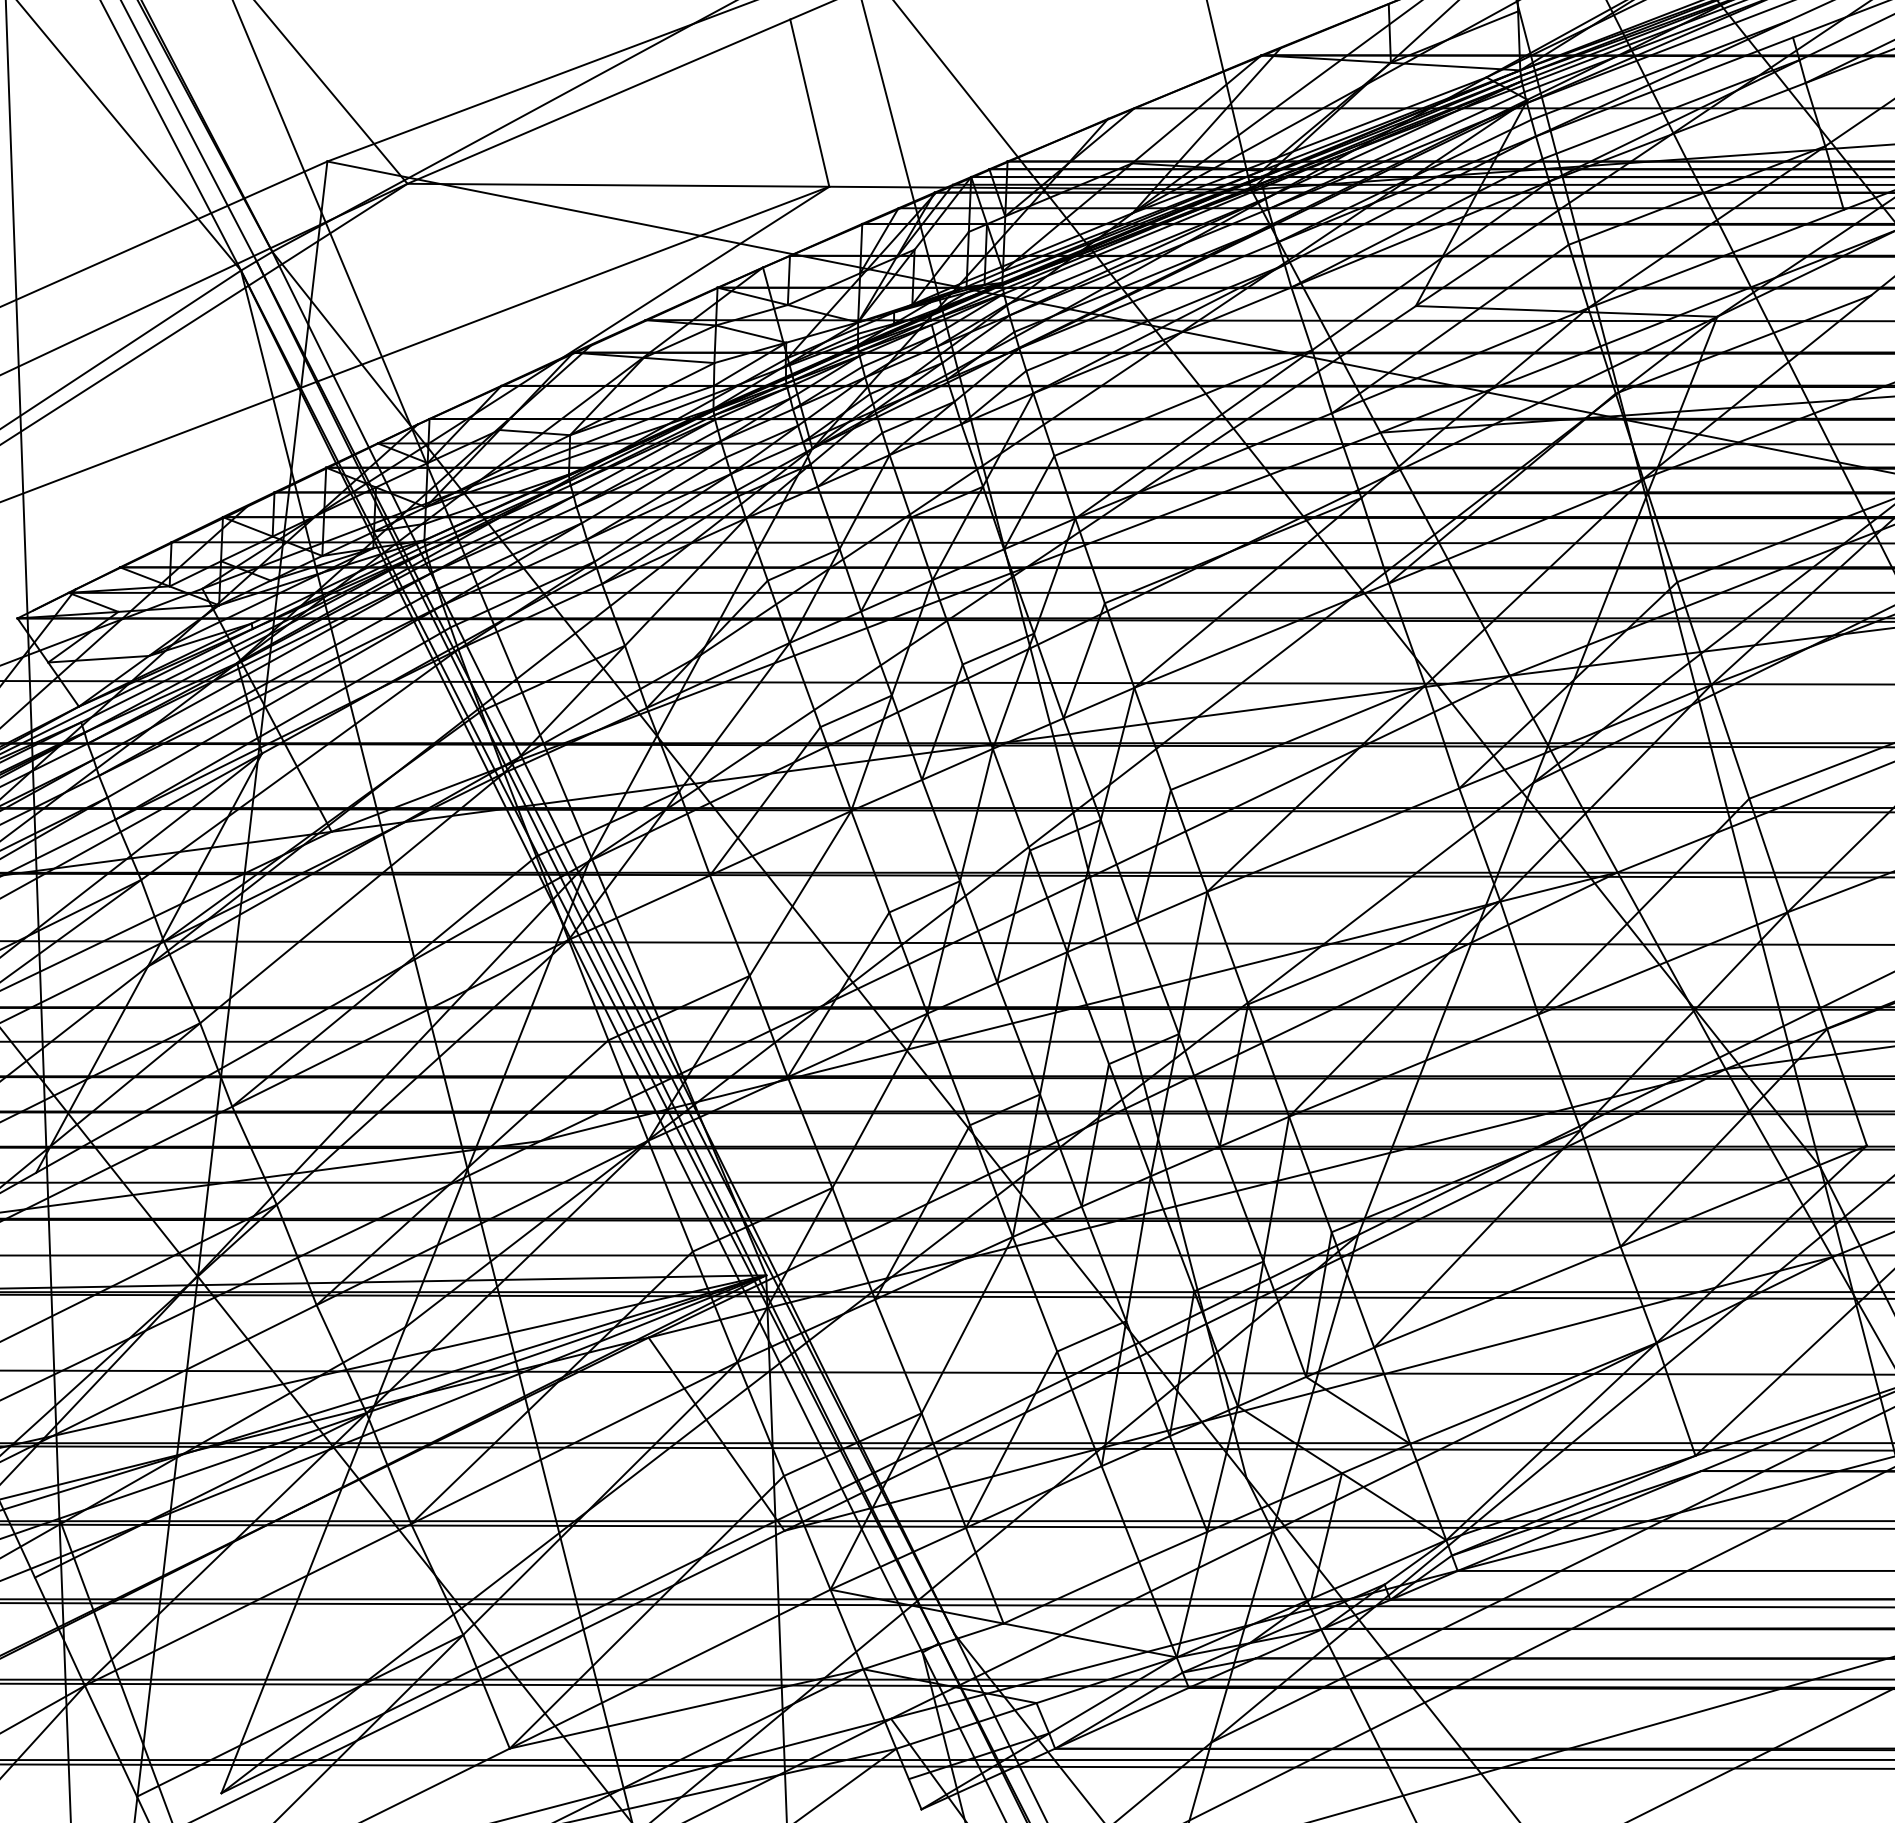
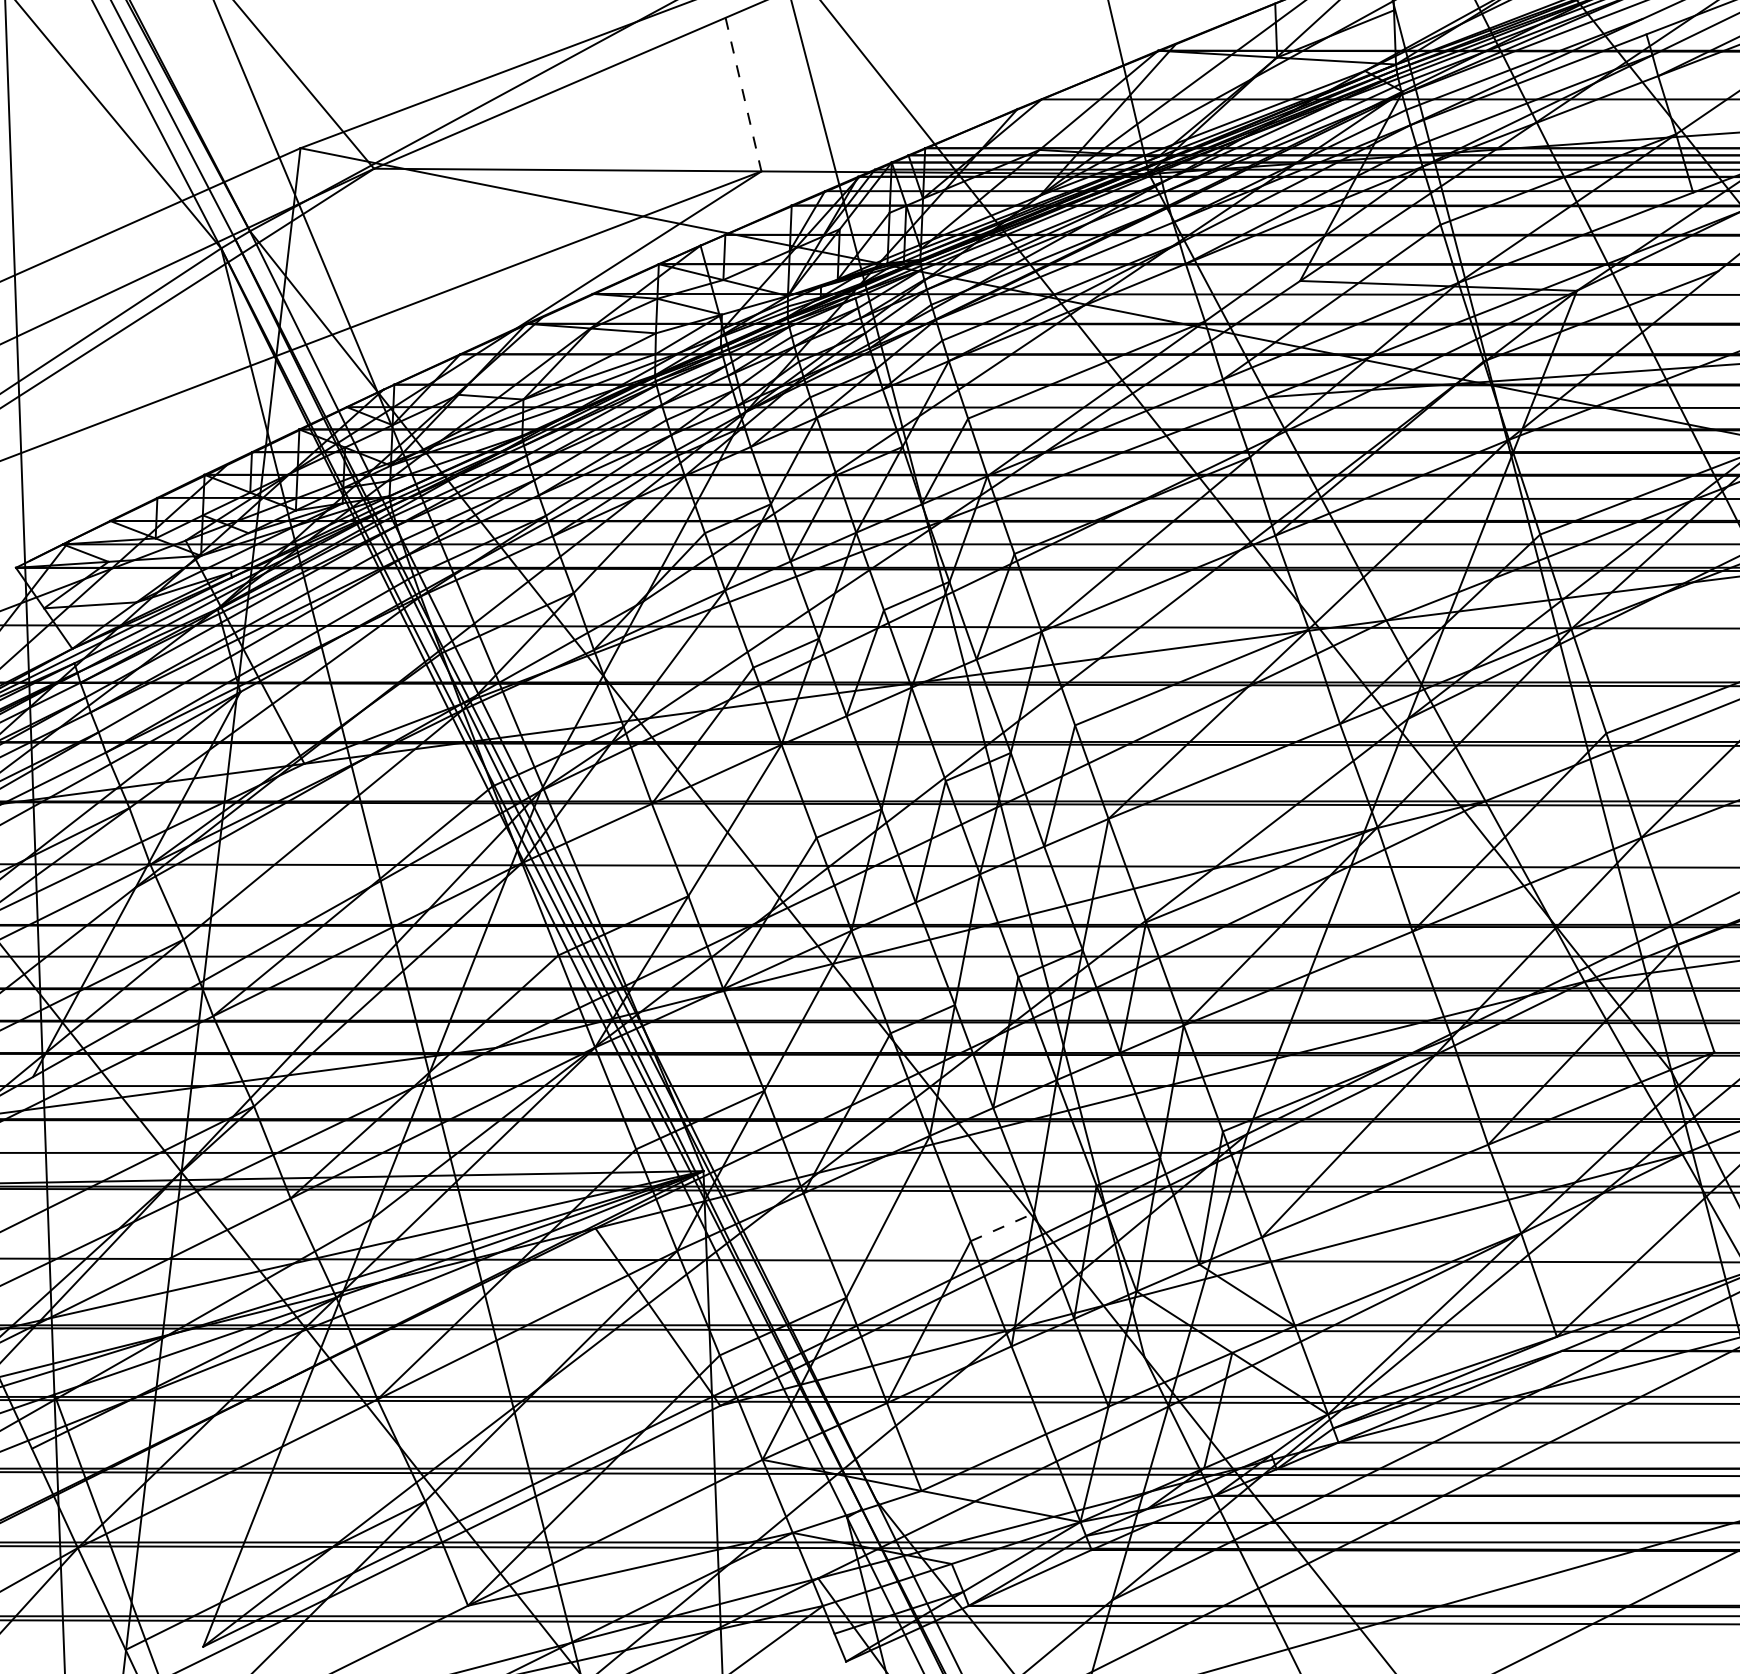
line: (809, 102) -> (743, 94), solid -> dashed
line: (1091, 1336) -> (1002, 1227), solid -> dashed

